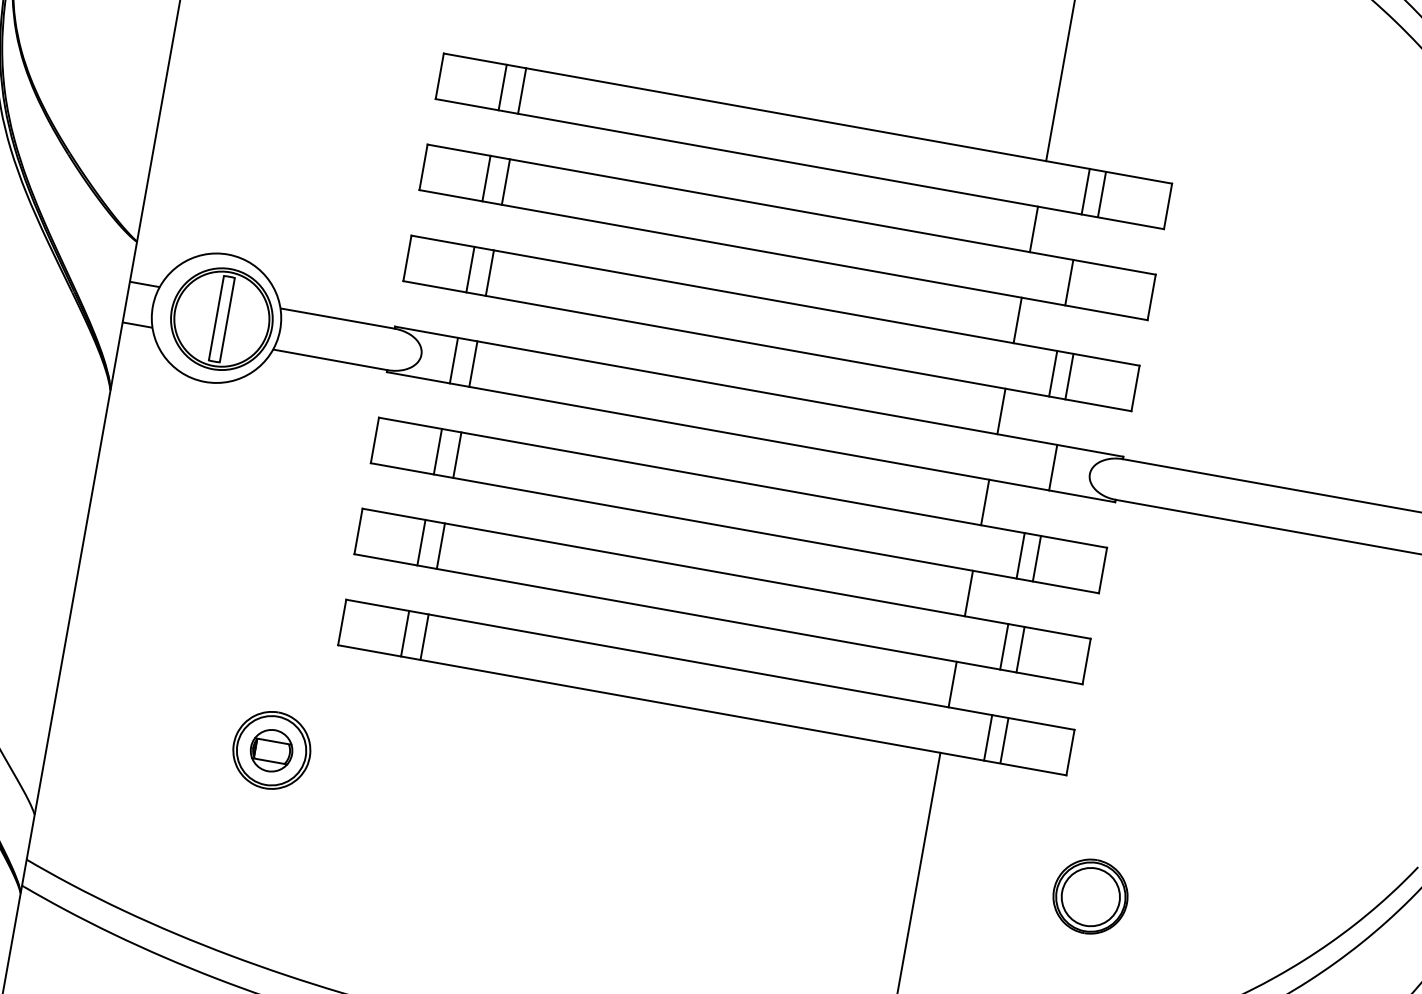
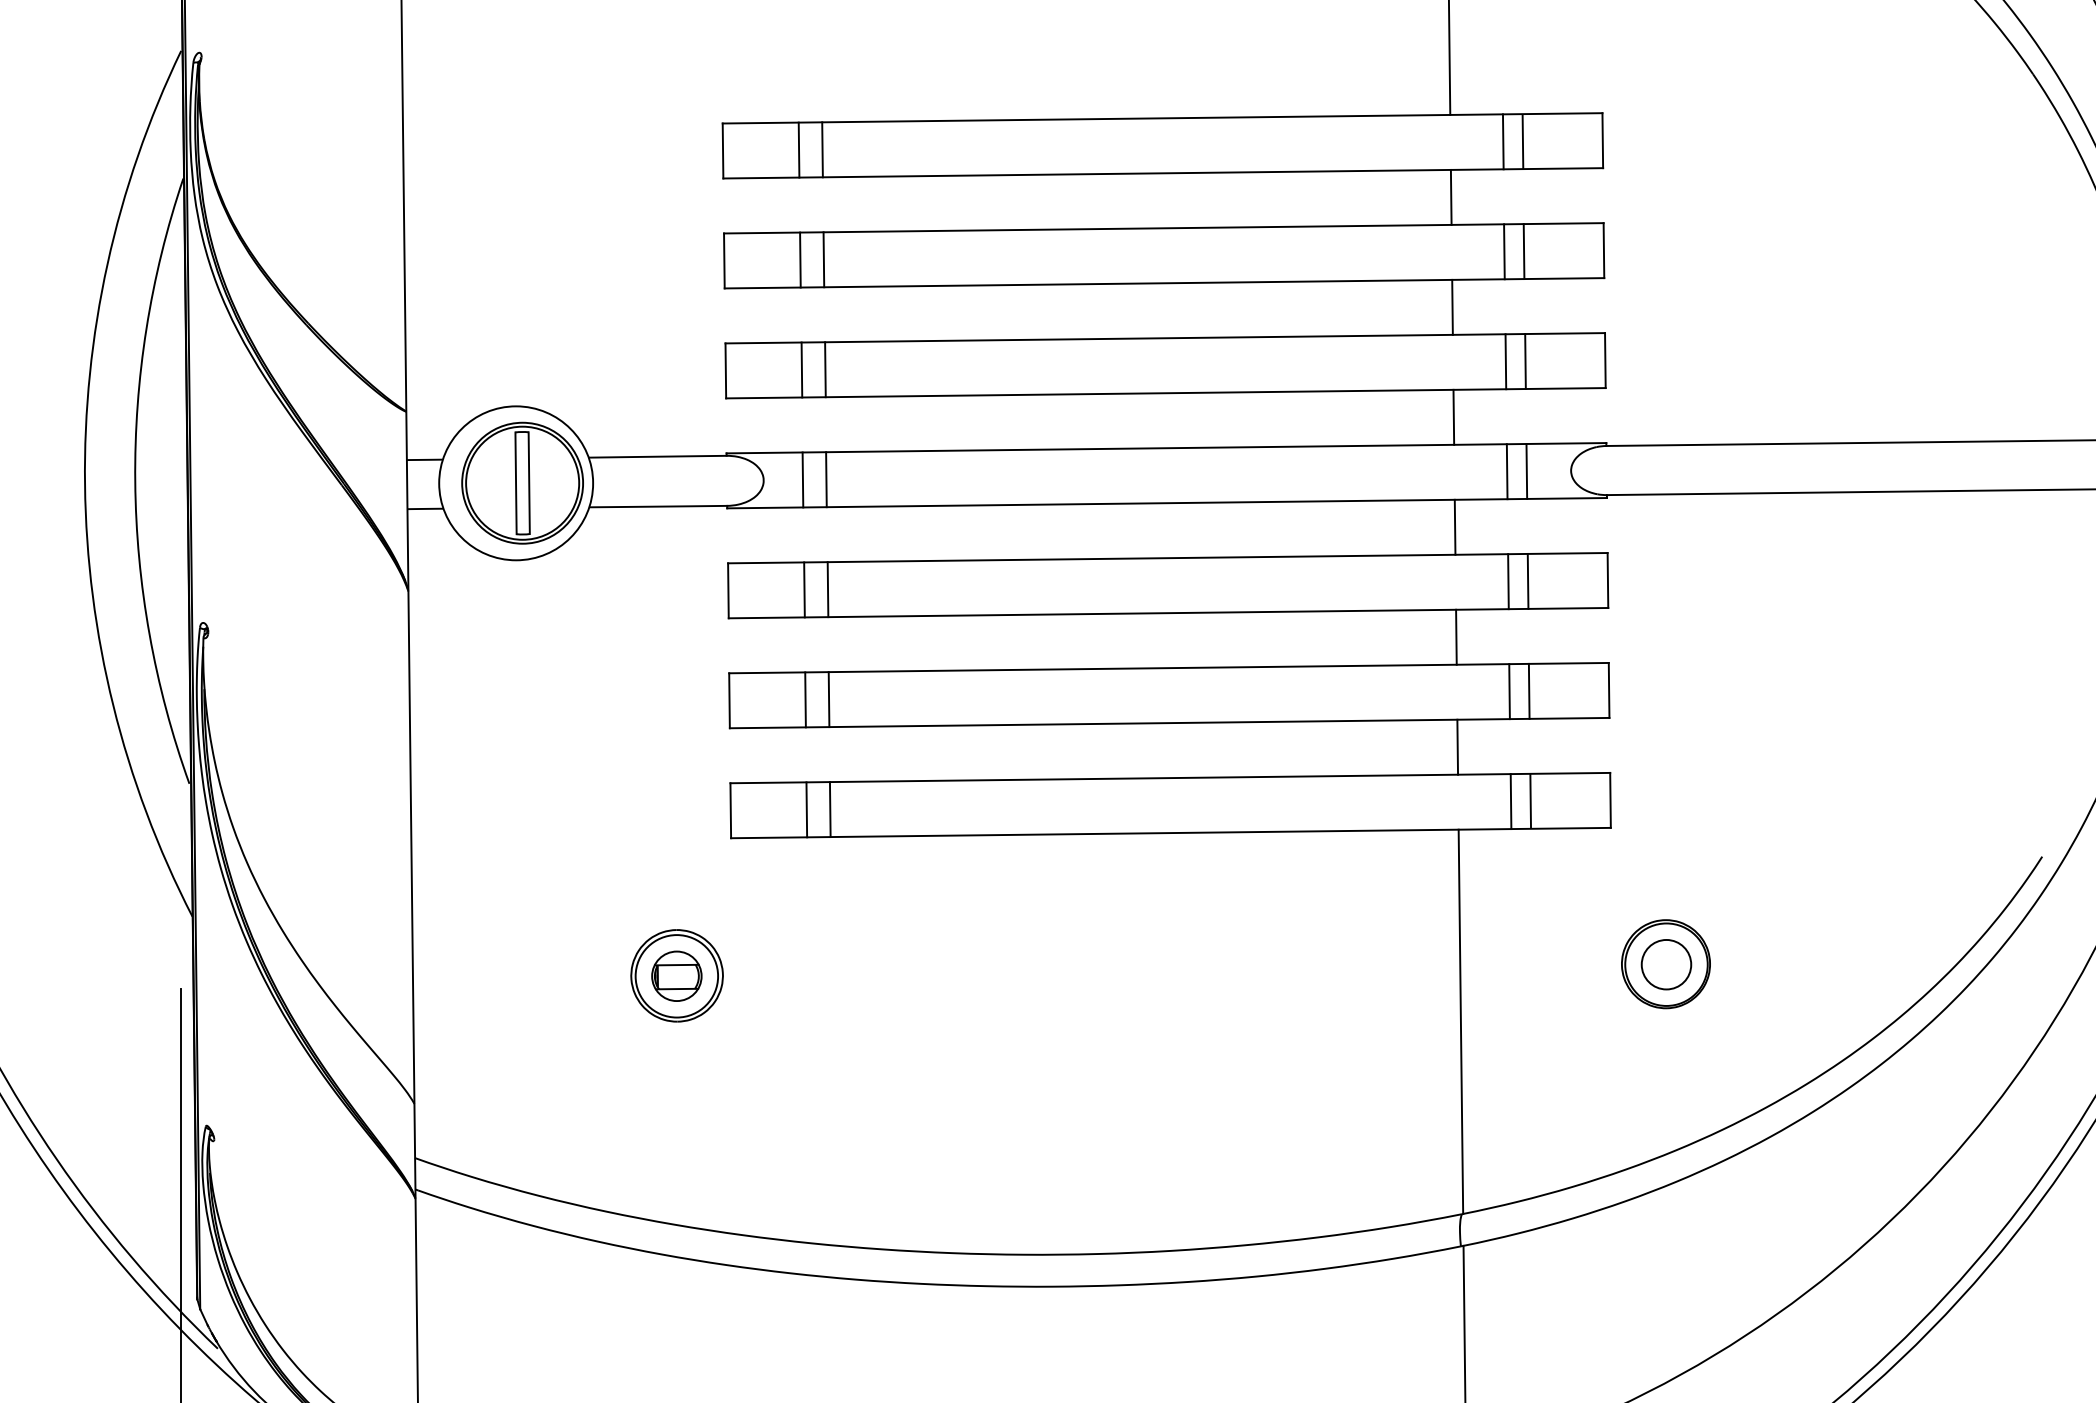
line: (1085, 285) -> (1523, 251), added
line: (1036, 464) -> (1506, 471), added
circle: (1090, 896) -> (1666, 964), size x0.71

